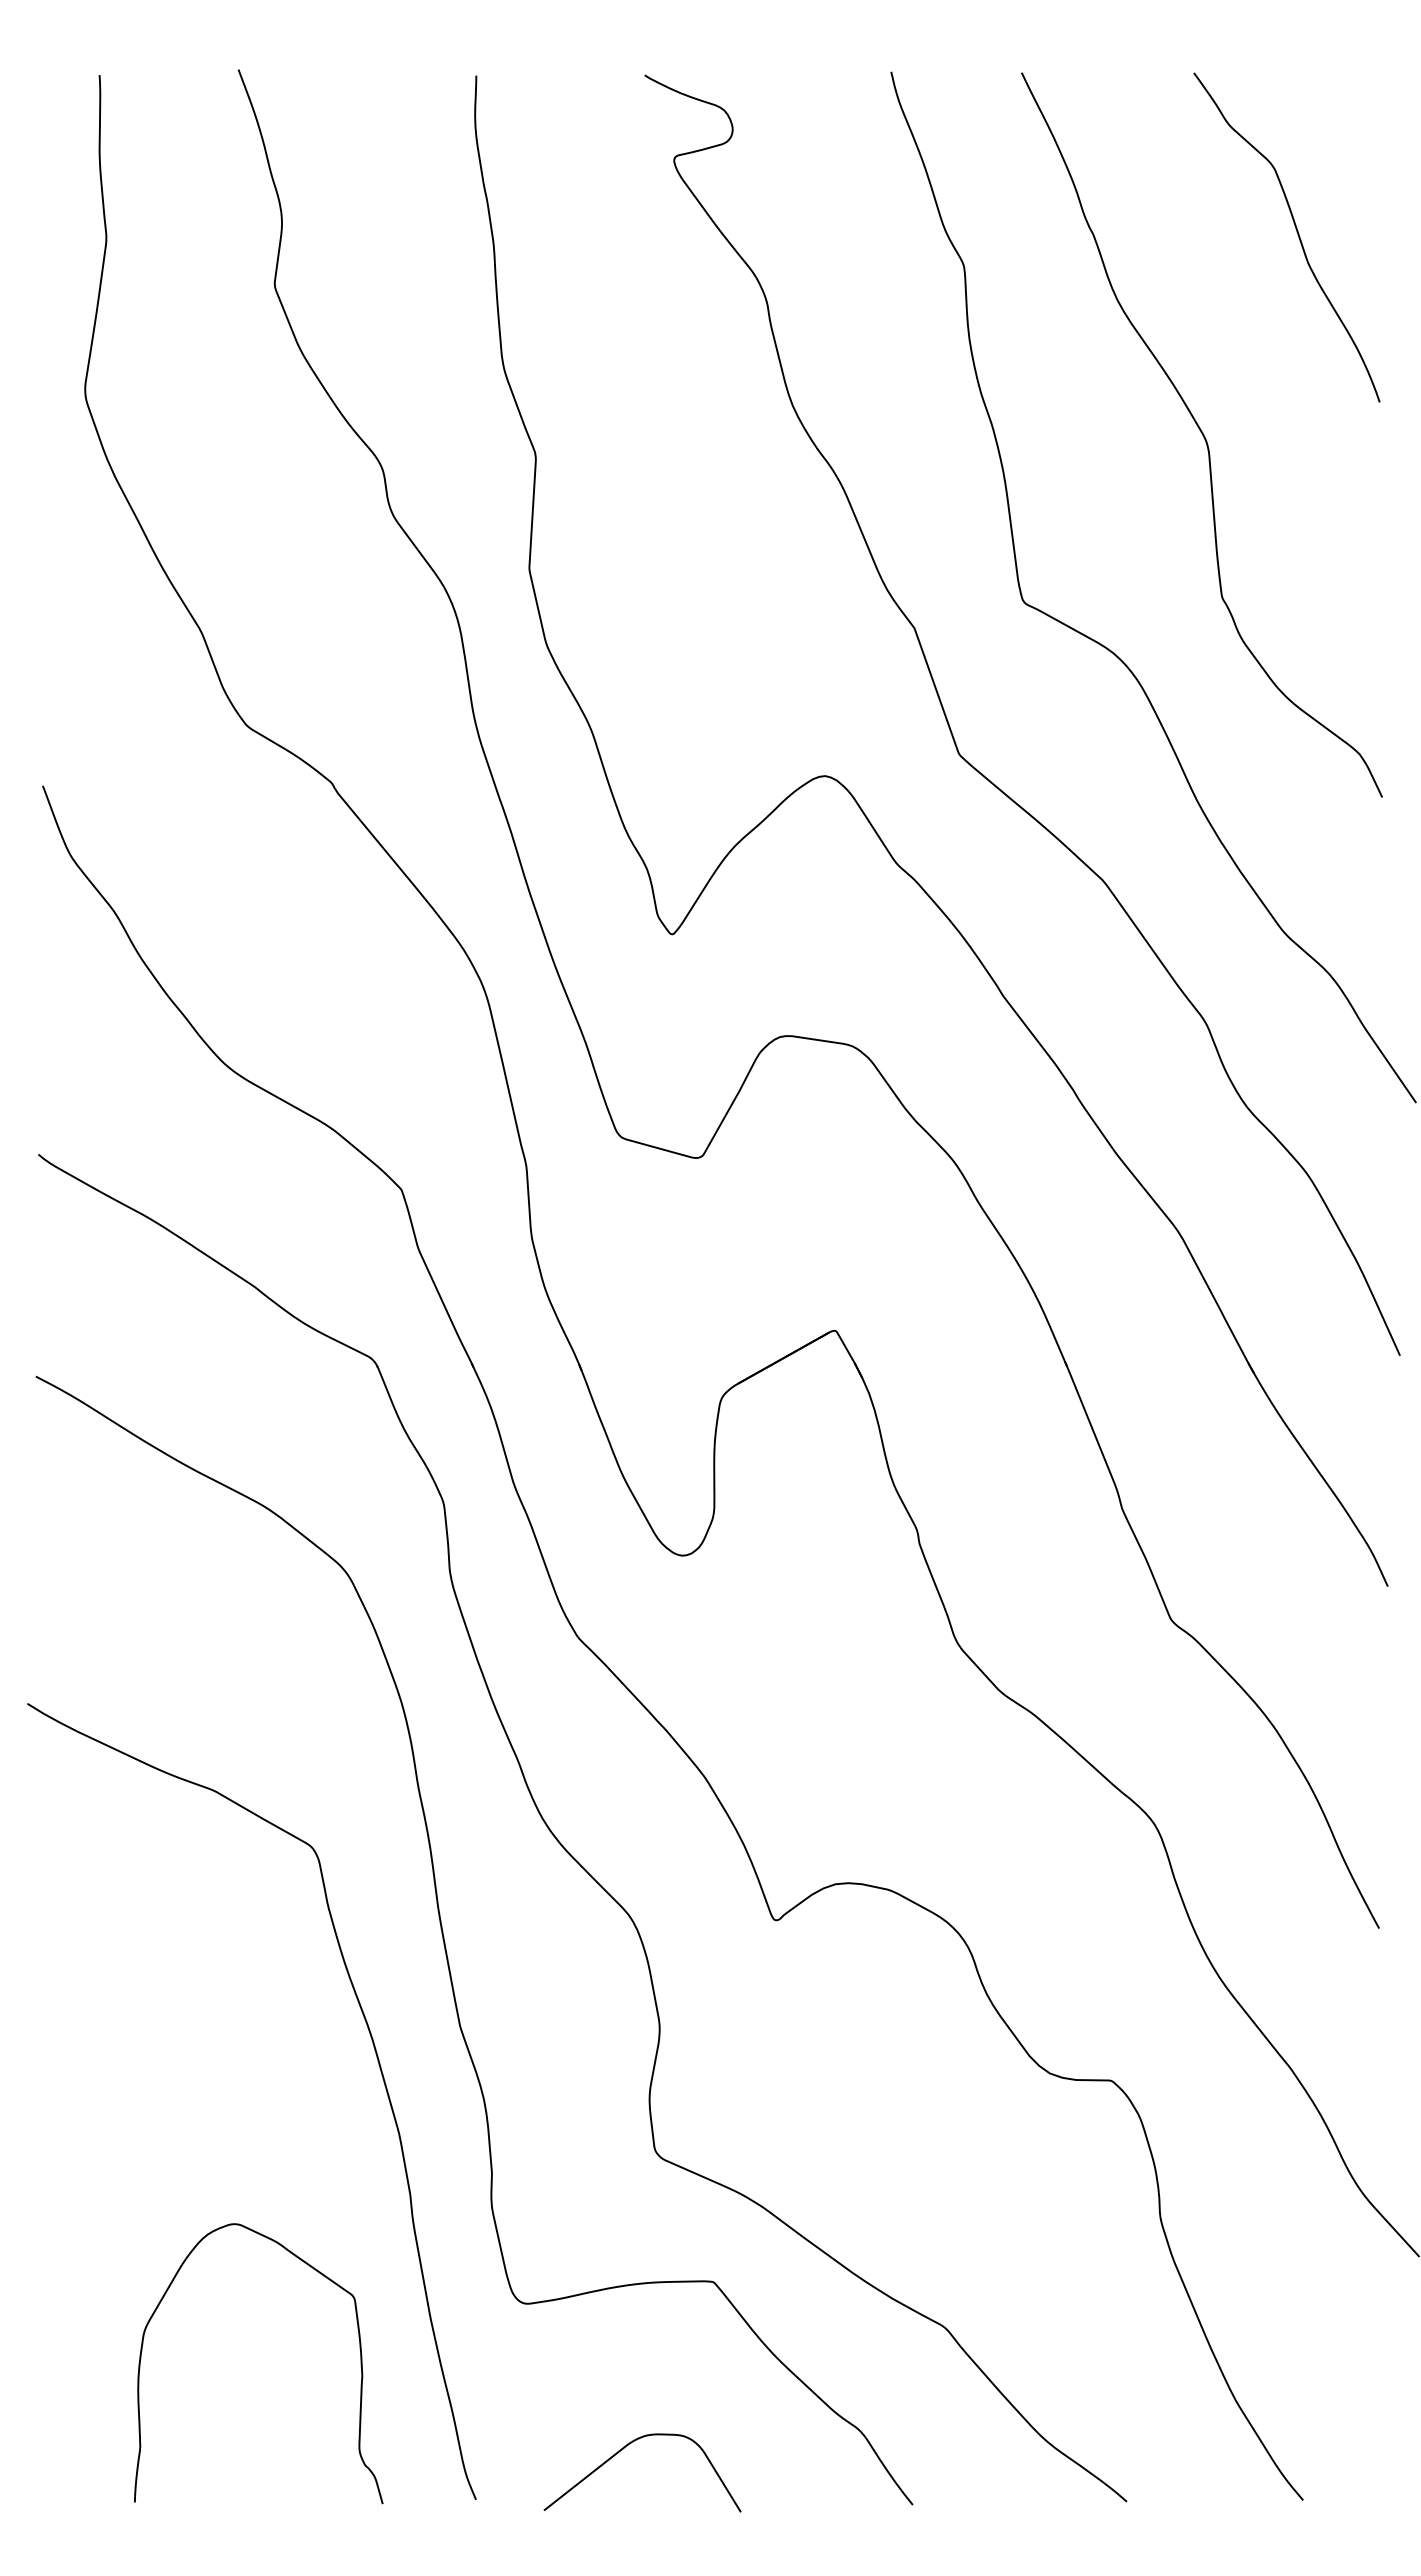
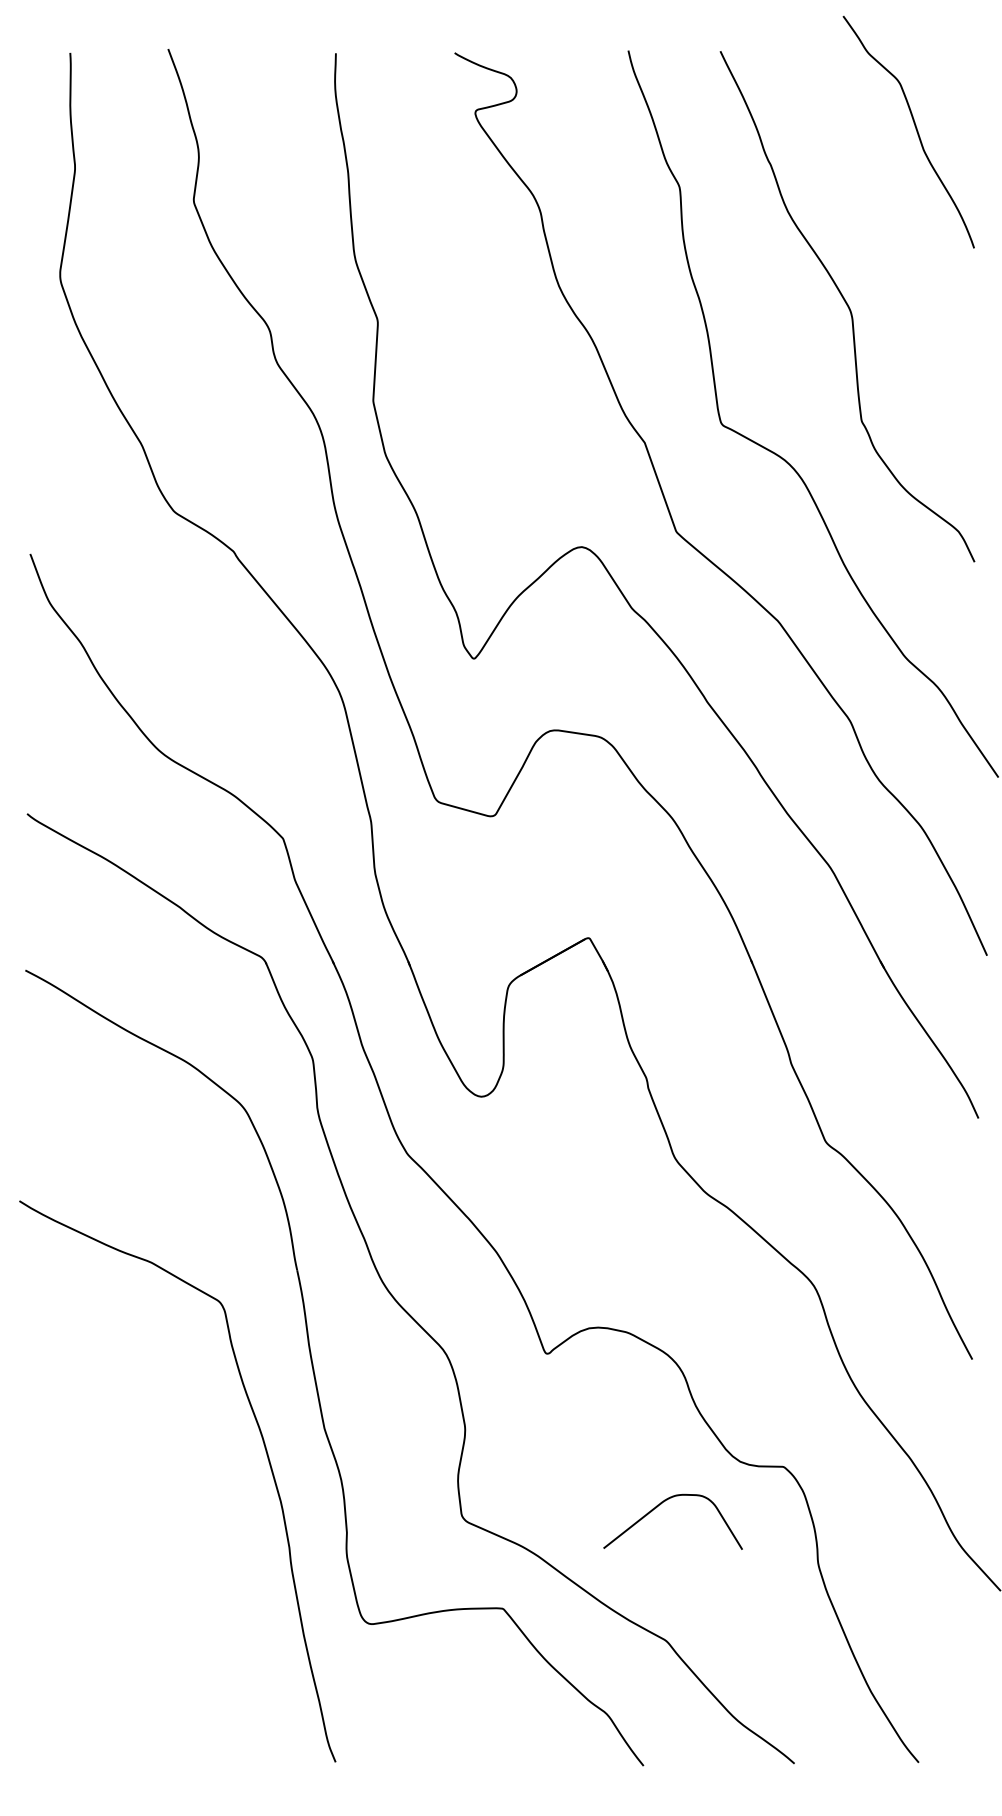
curve: (1296, 232) -> (915, 128), moved
curve: (359, 2349) -> (253, 1656), removed
curve: (622, 2450) -> (658, 1506), moved

